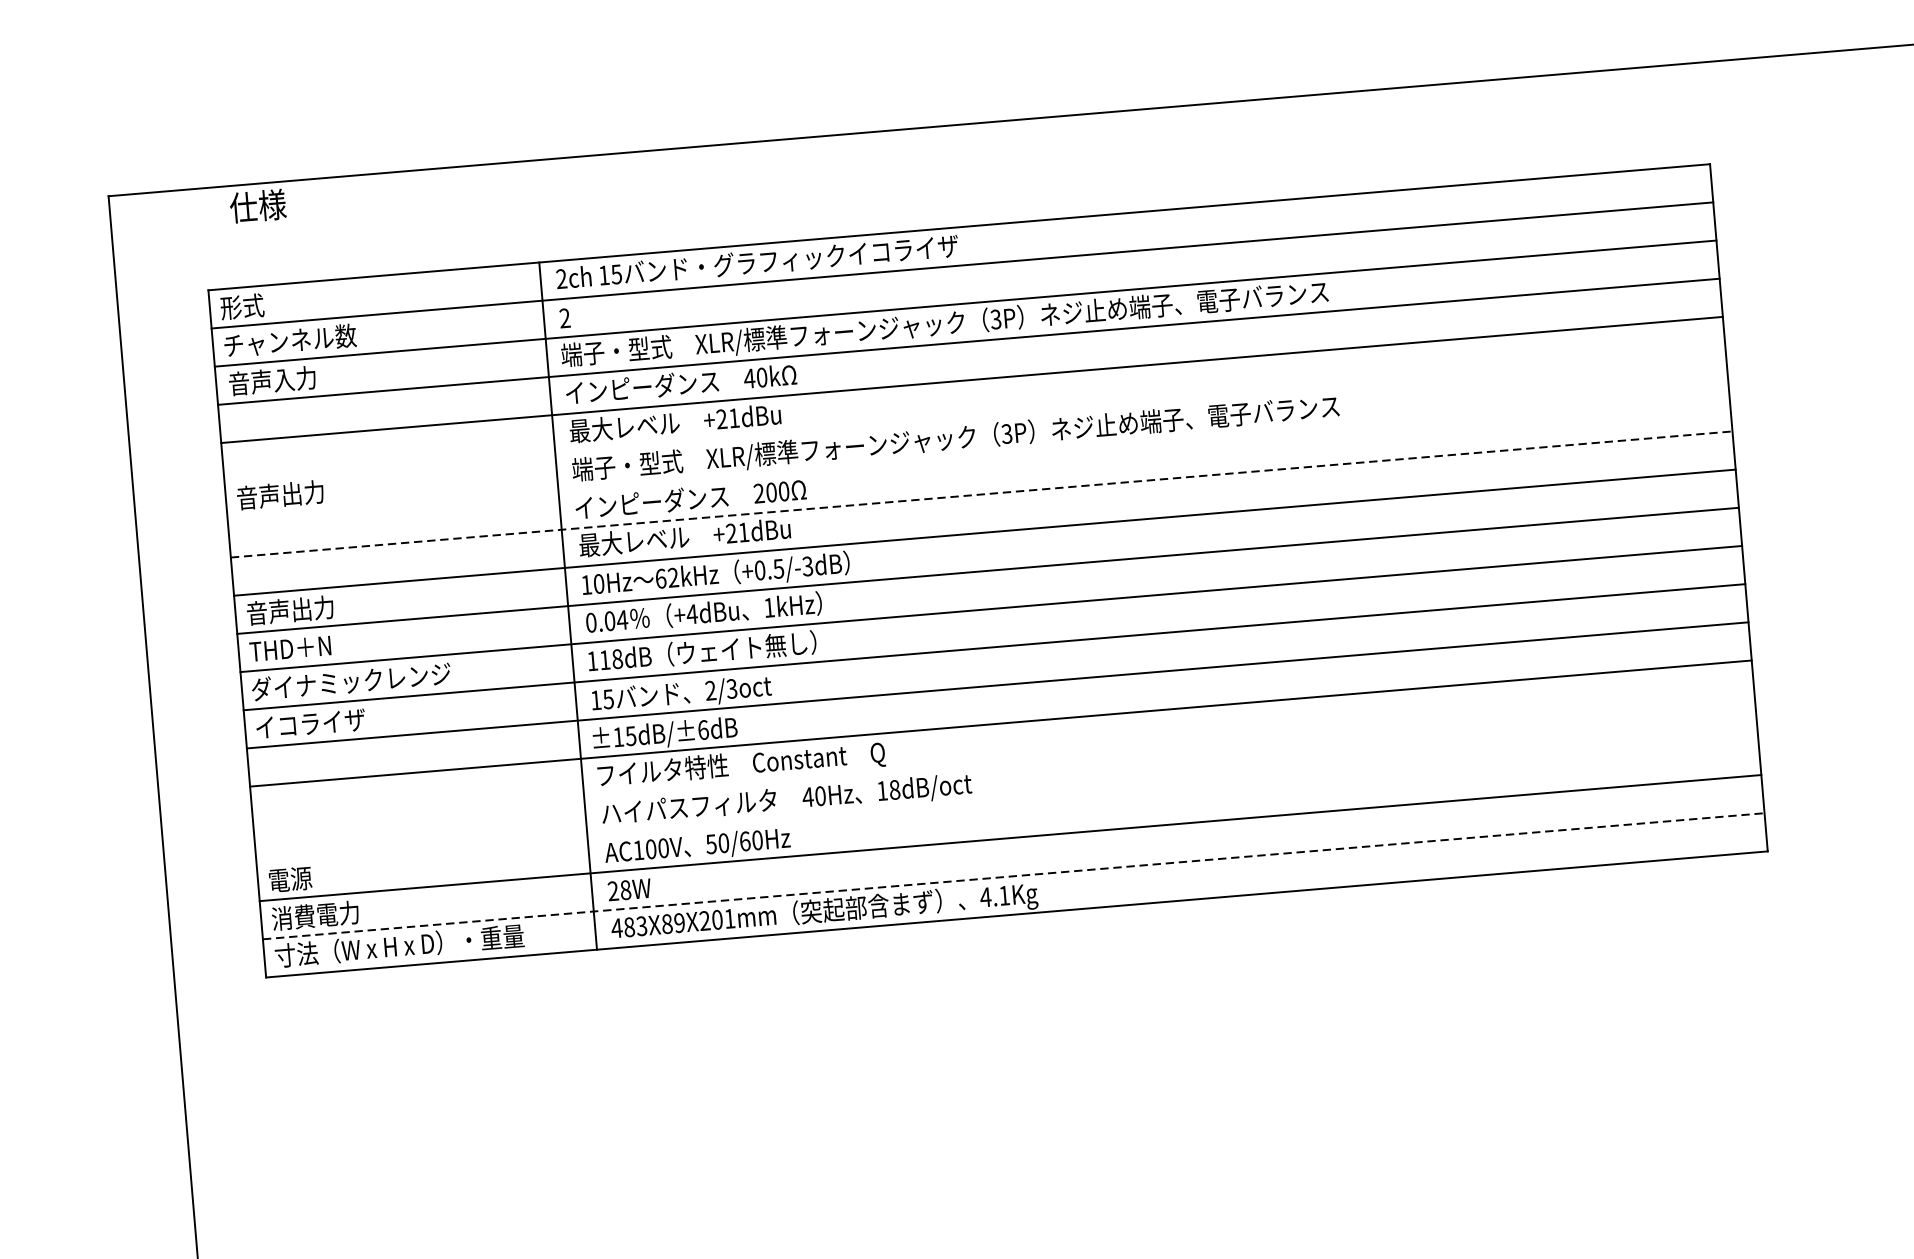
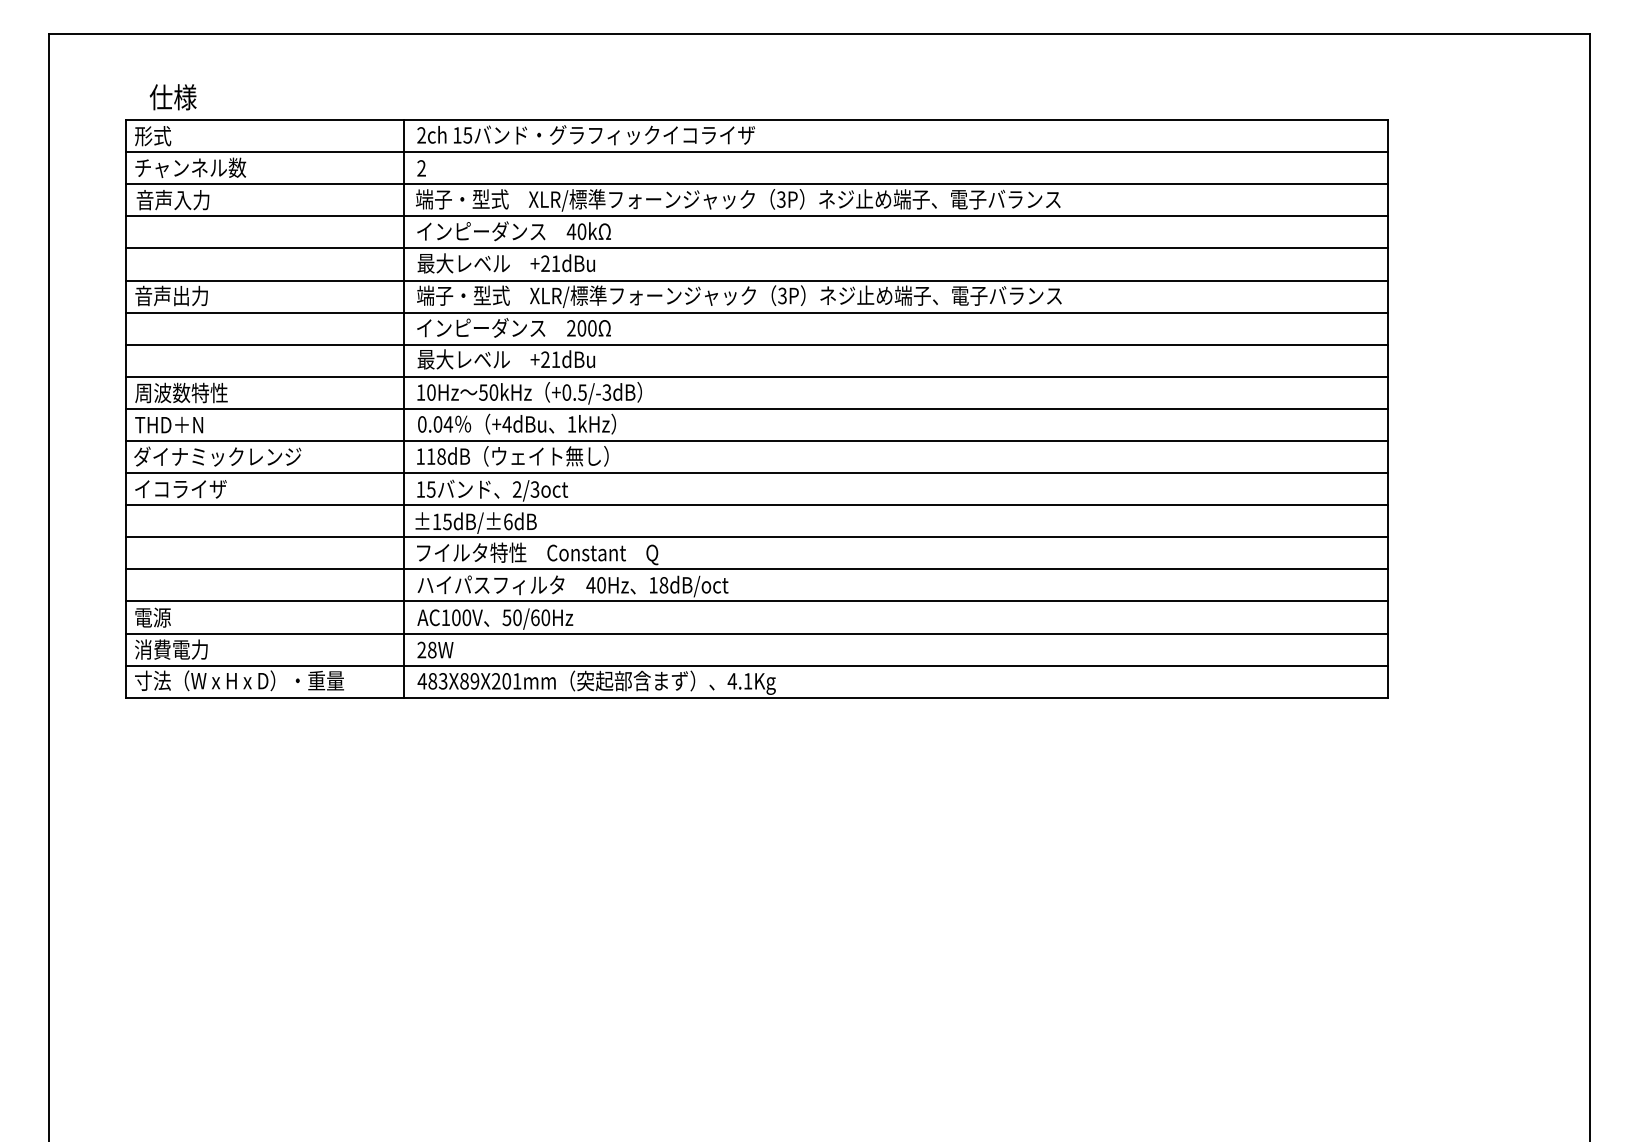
text: (257, 206) -> (172, 97), moved
line: (974, 418) -> (756, 280), added
line: (977, 456) -> (756, 312), added
line: (982, 494) -> (757, 344), dashed -> solid
text: (666, 578) -> (488, 392), 62kHz -> 50kHz
text: (301, 608) -> (181, 392), 音声出力 -> 周波数特性
line: (1003, 761) -> (756, 569), added
line: (1006, 800) -> (756, 601), added
line: (1014, 876) -> (757, 665), dashed -> solid

